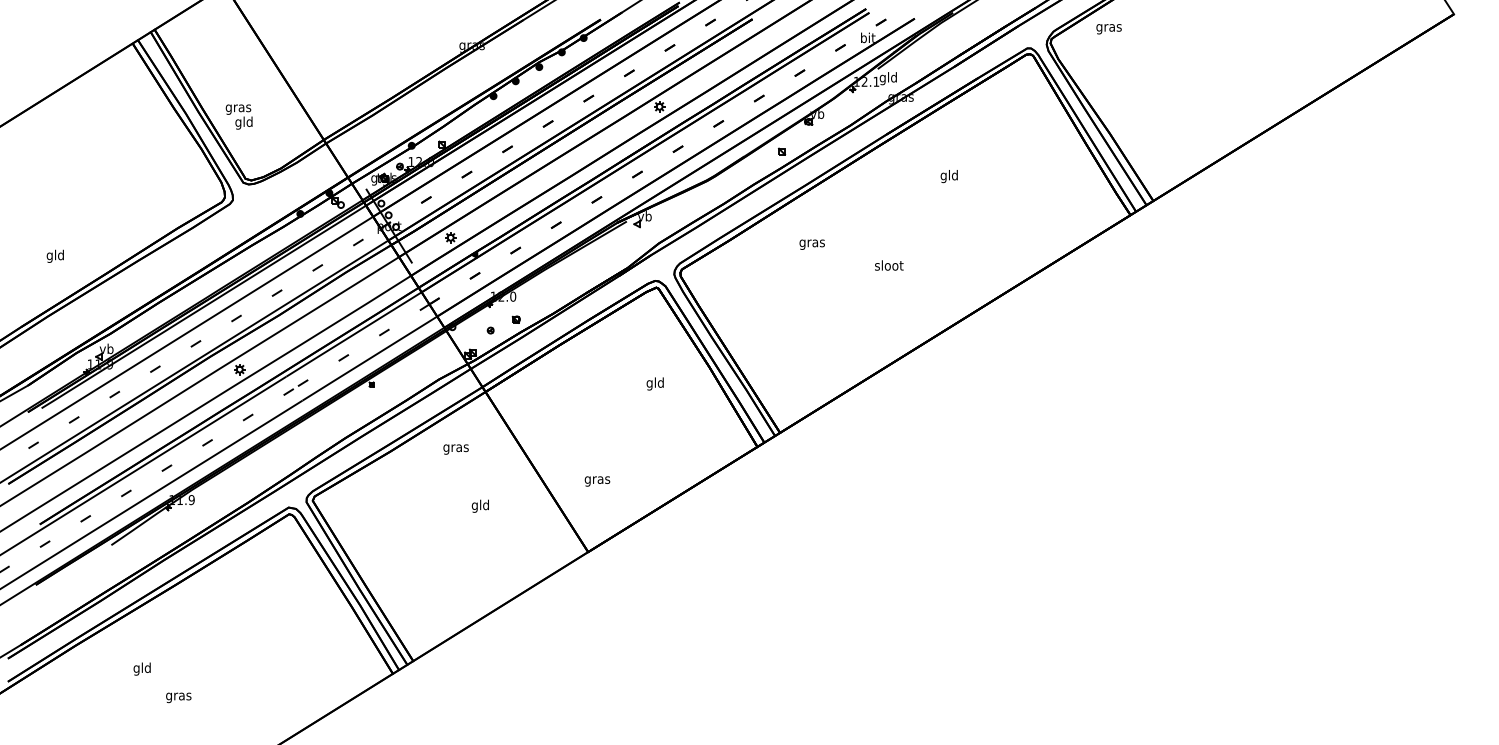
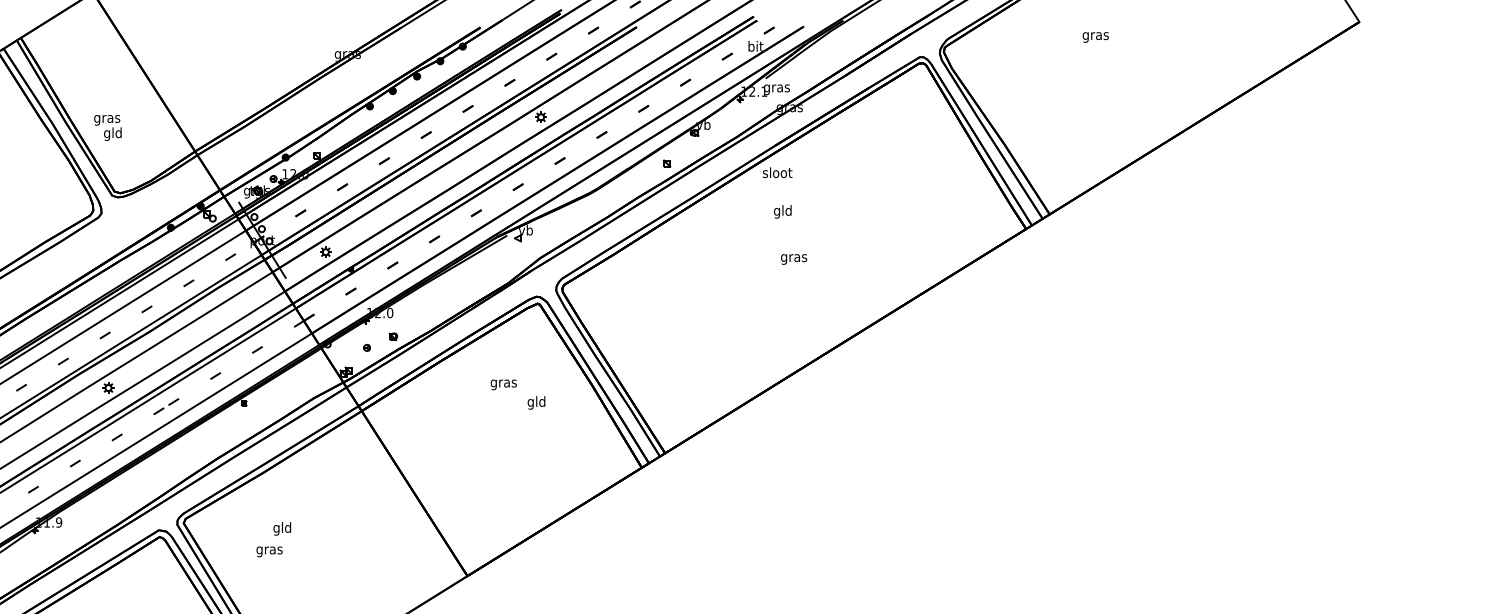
text: (1108, 29) -> (1095, 37), moved
text: (888, 78) -> (776, 88), gld -> gras
text: (948, 176) -> (781, 211), moved
text: (811, 244) -> (793, 259), moved
text: (889, 265) -> (777, 172), moved
text: (455, 449) -> (268, 551), moved
text: (597, 481) -> (503, 384), moved
text: (479, 505) -> (281, 528), moved

